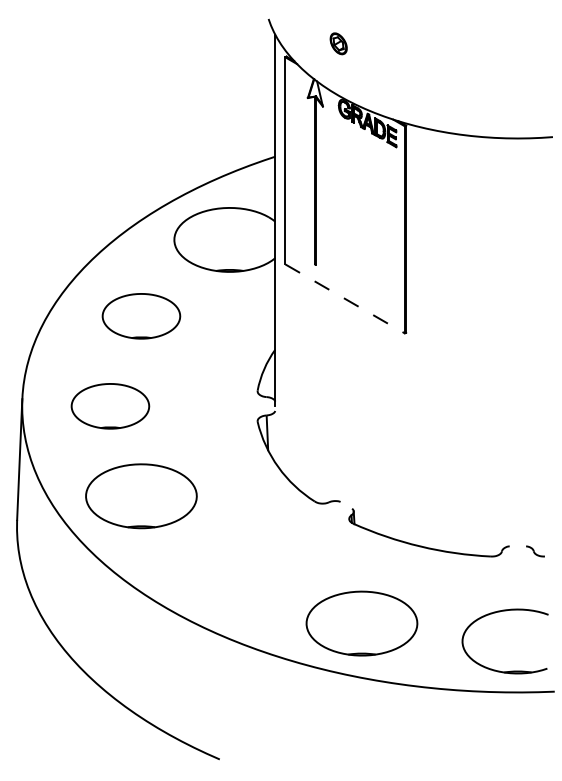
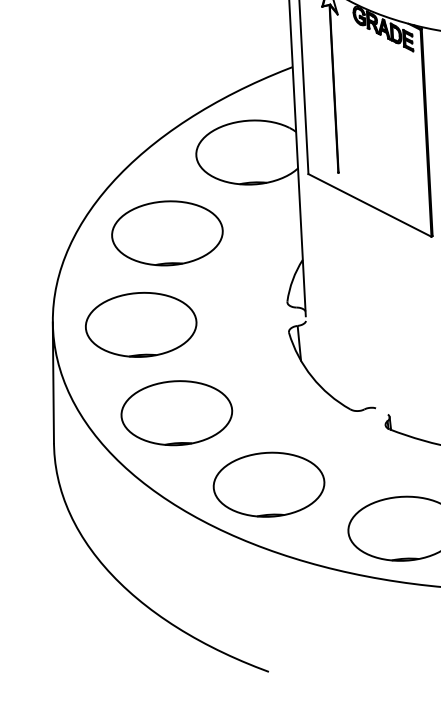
line: (345, 299) -> (370, 205), dashed -> solid
part: (141, 316) -> (167, 233), size x1.43
part: (110, 406) -> (141, 325), size x1.43
part: (229, 572) -> (268, 484), added

